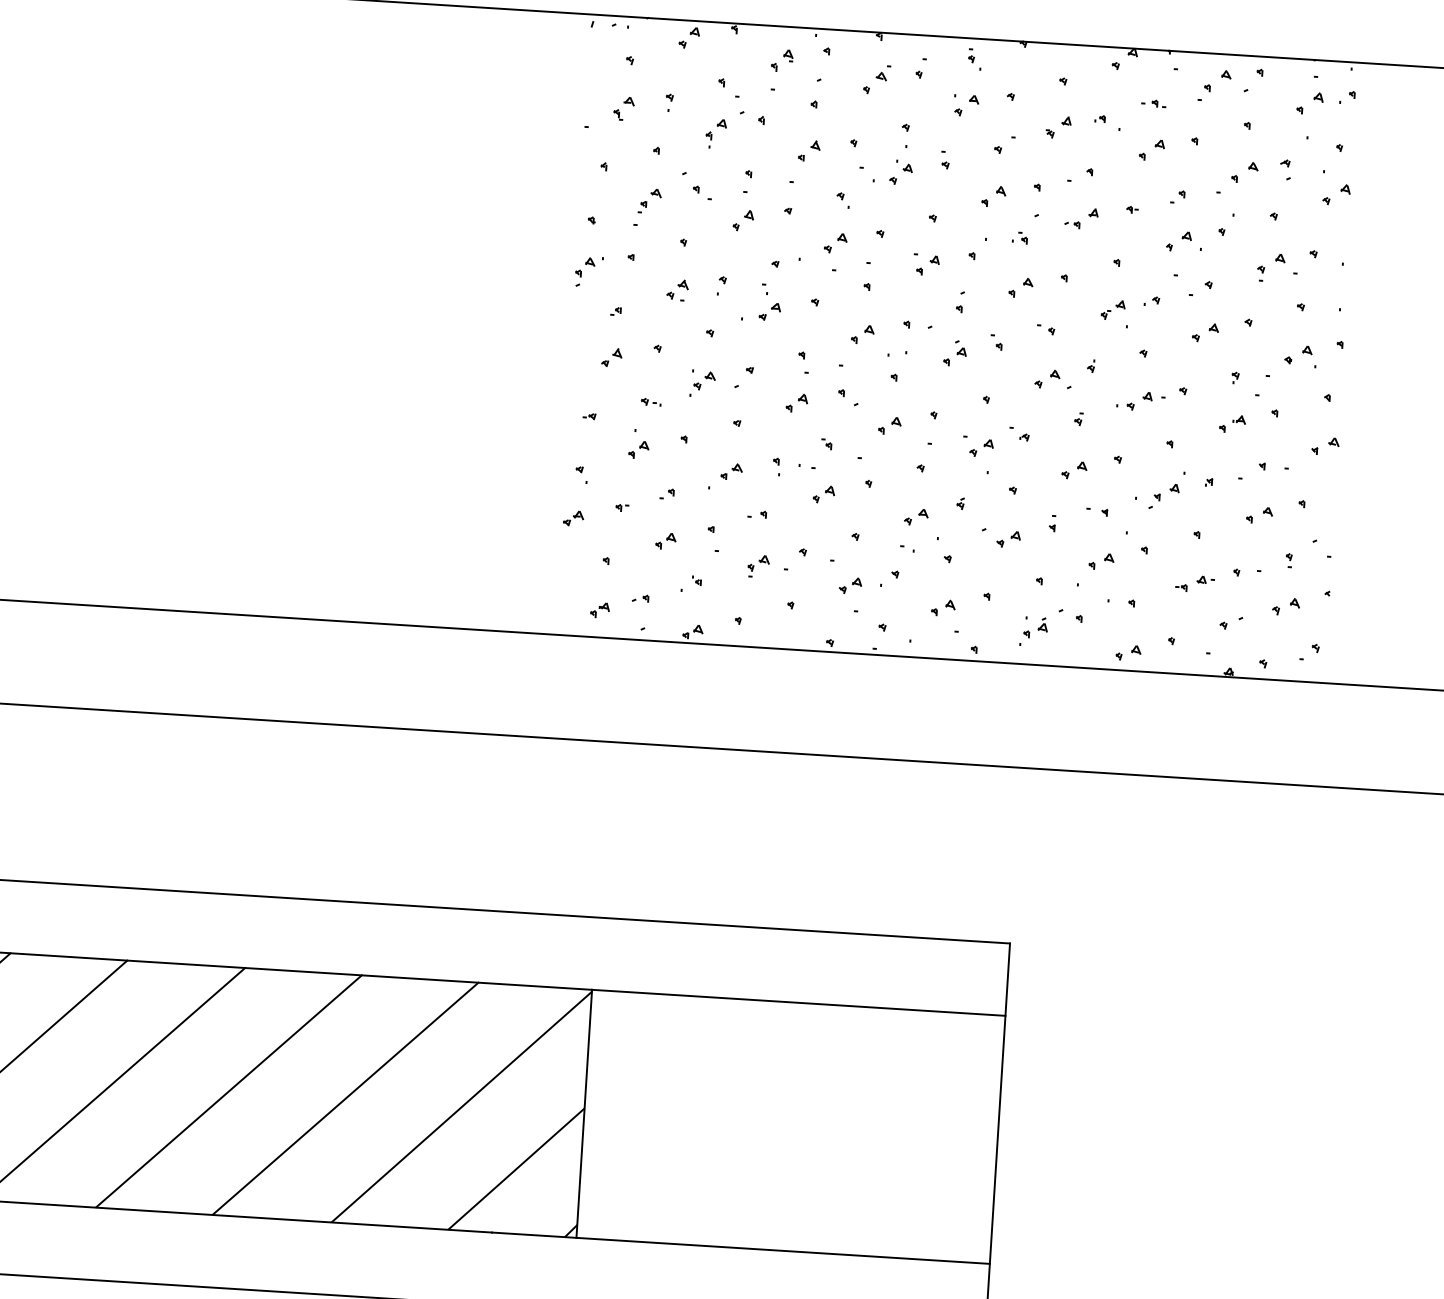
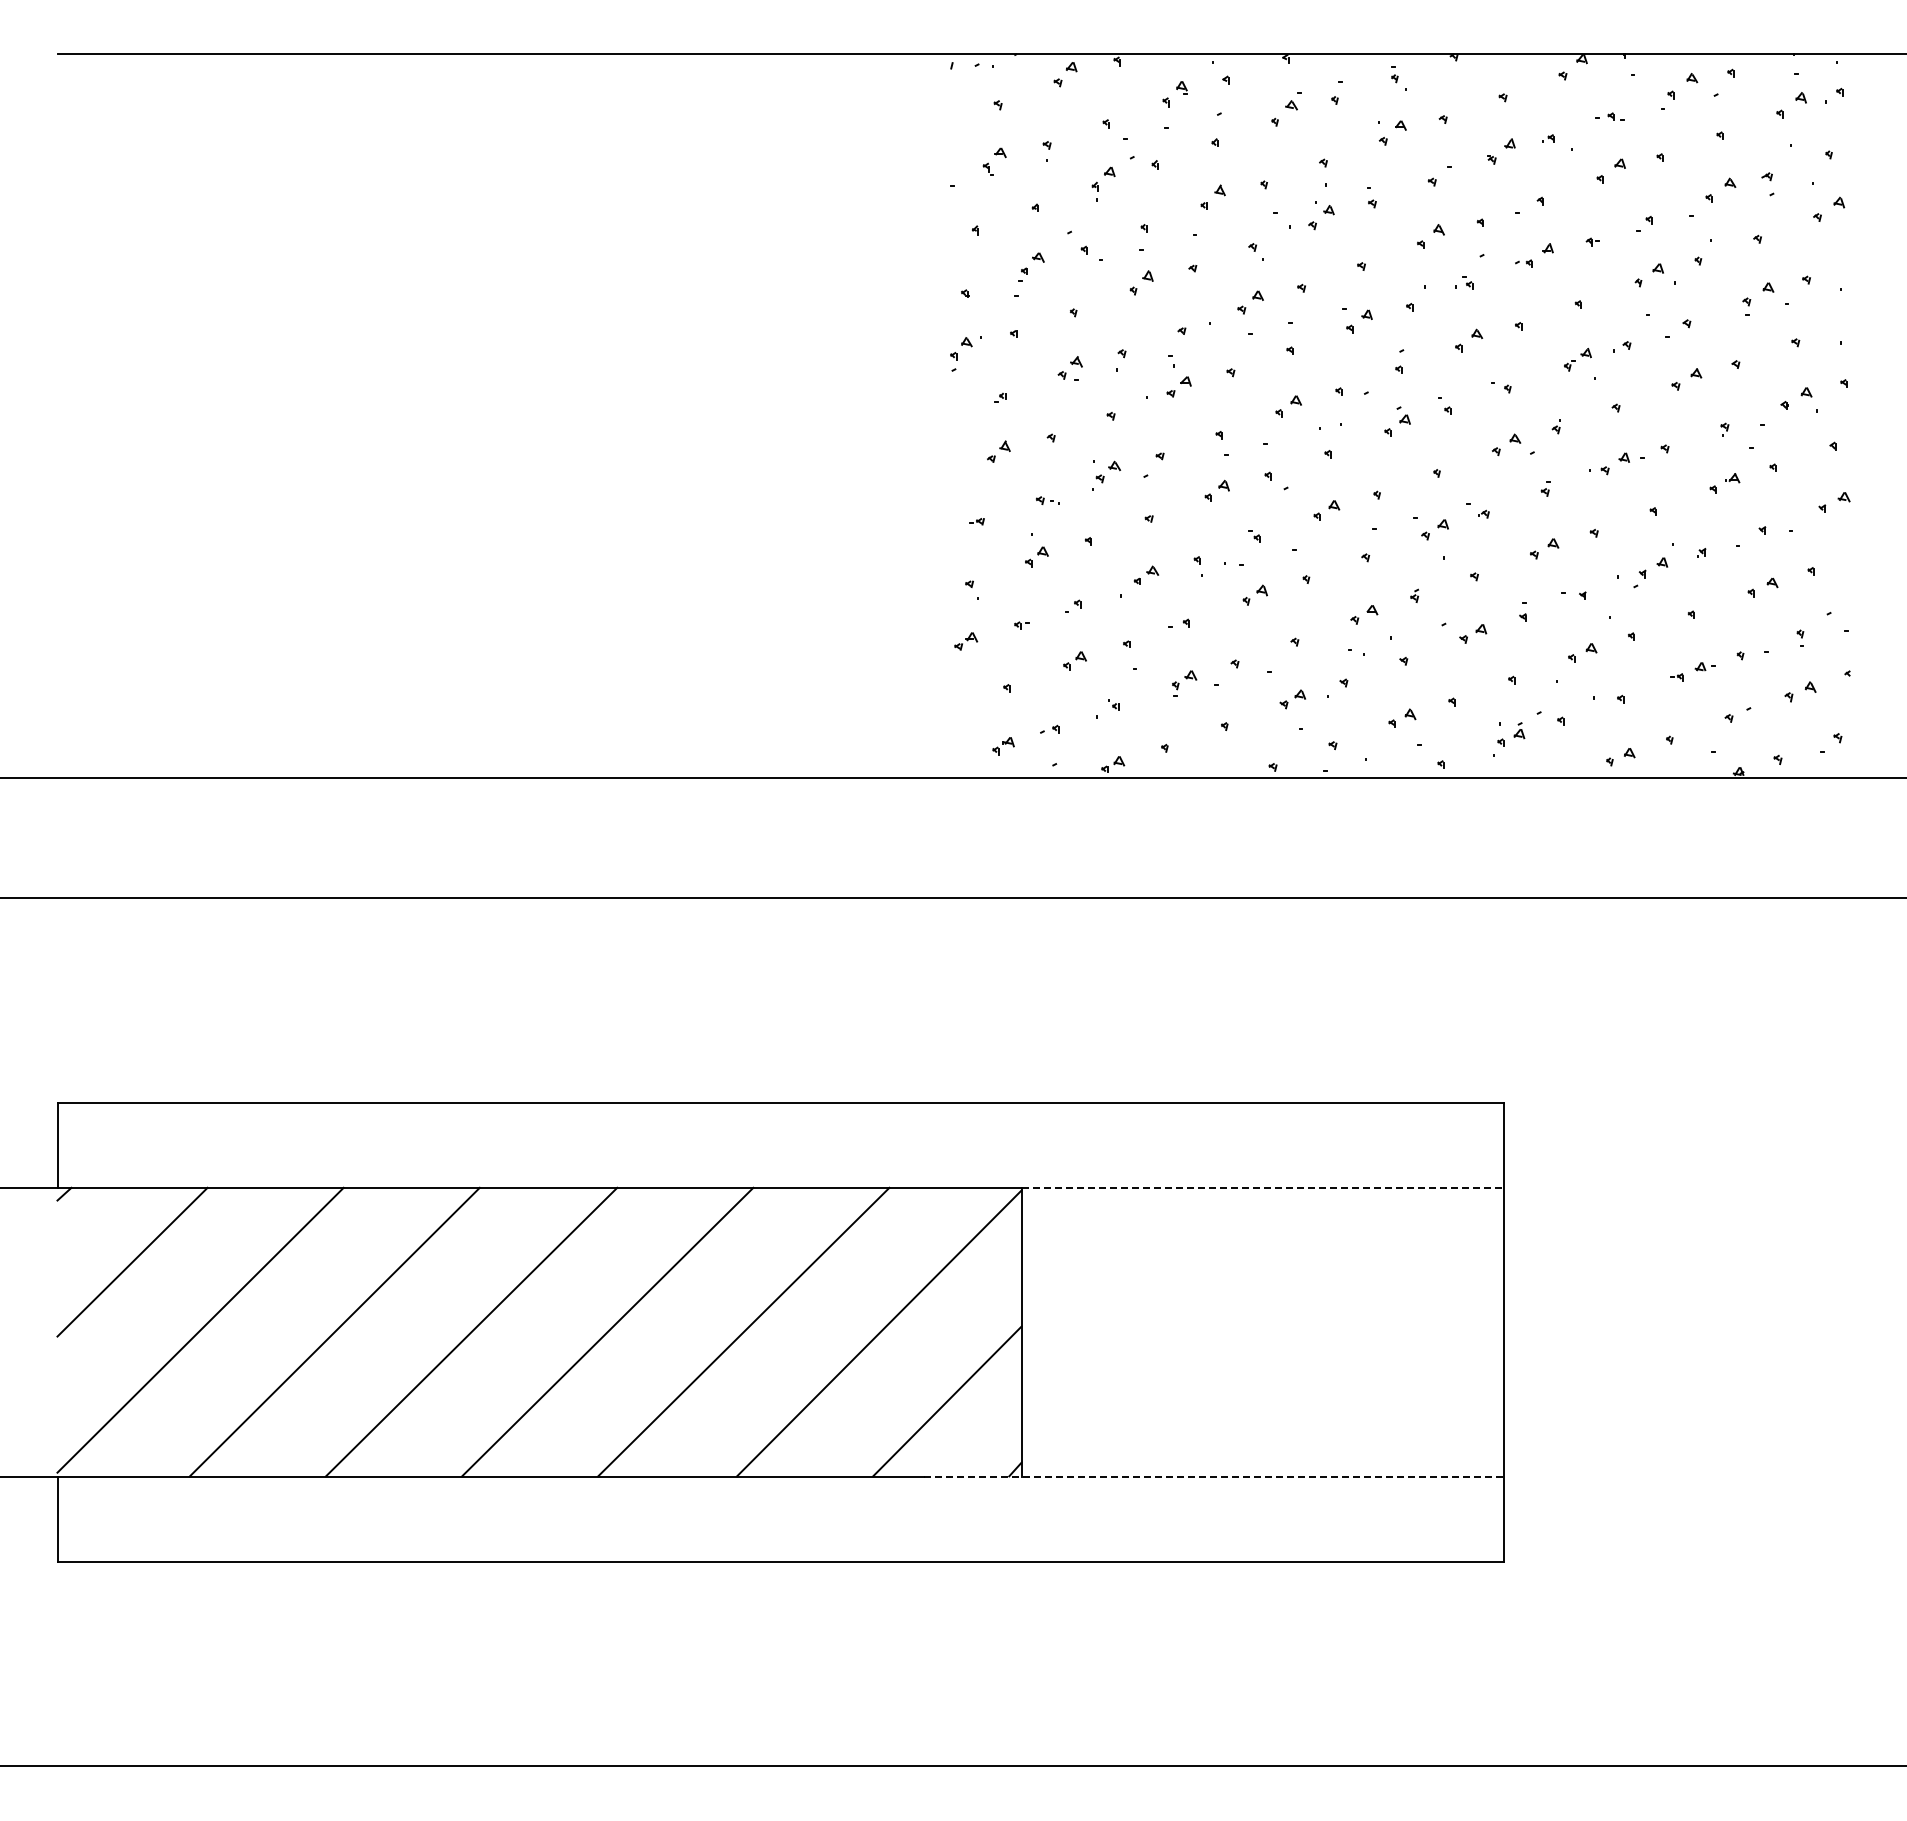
line: (799, 1002) -> (1263, 1187), solid -> dashed
line: (741, 1248) -> (1214, 1477), solid -> dashed

